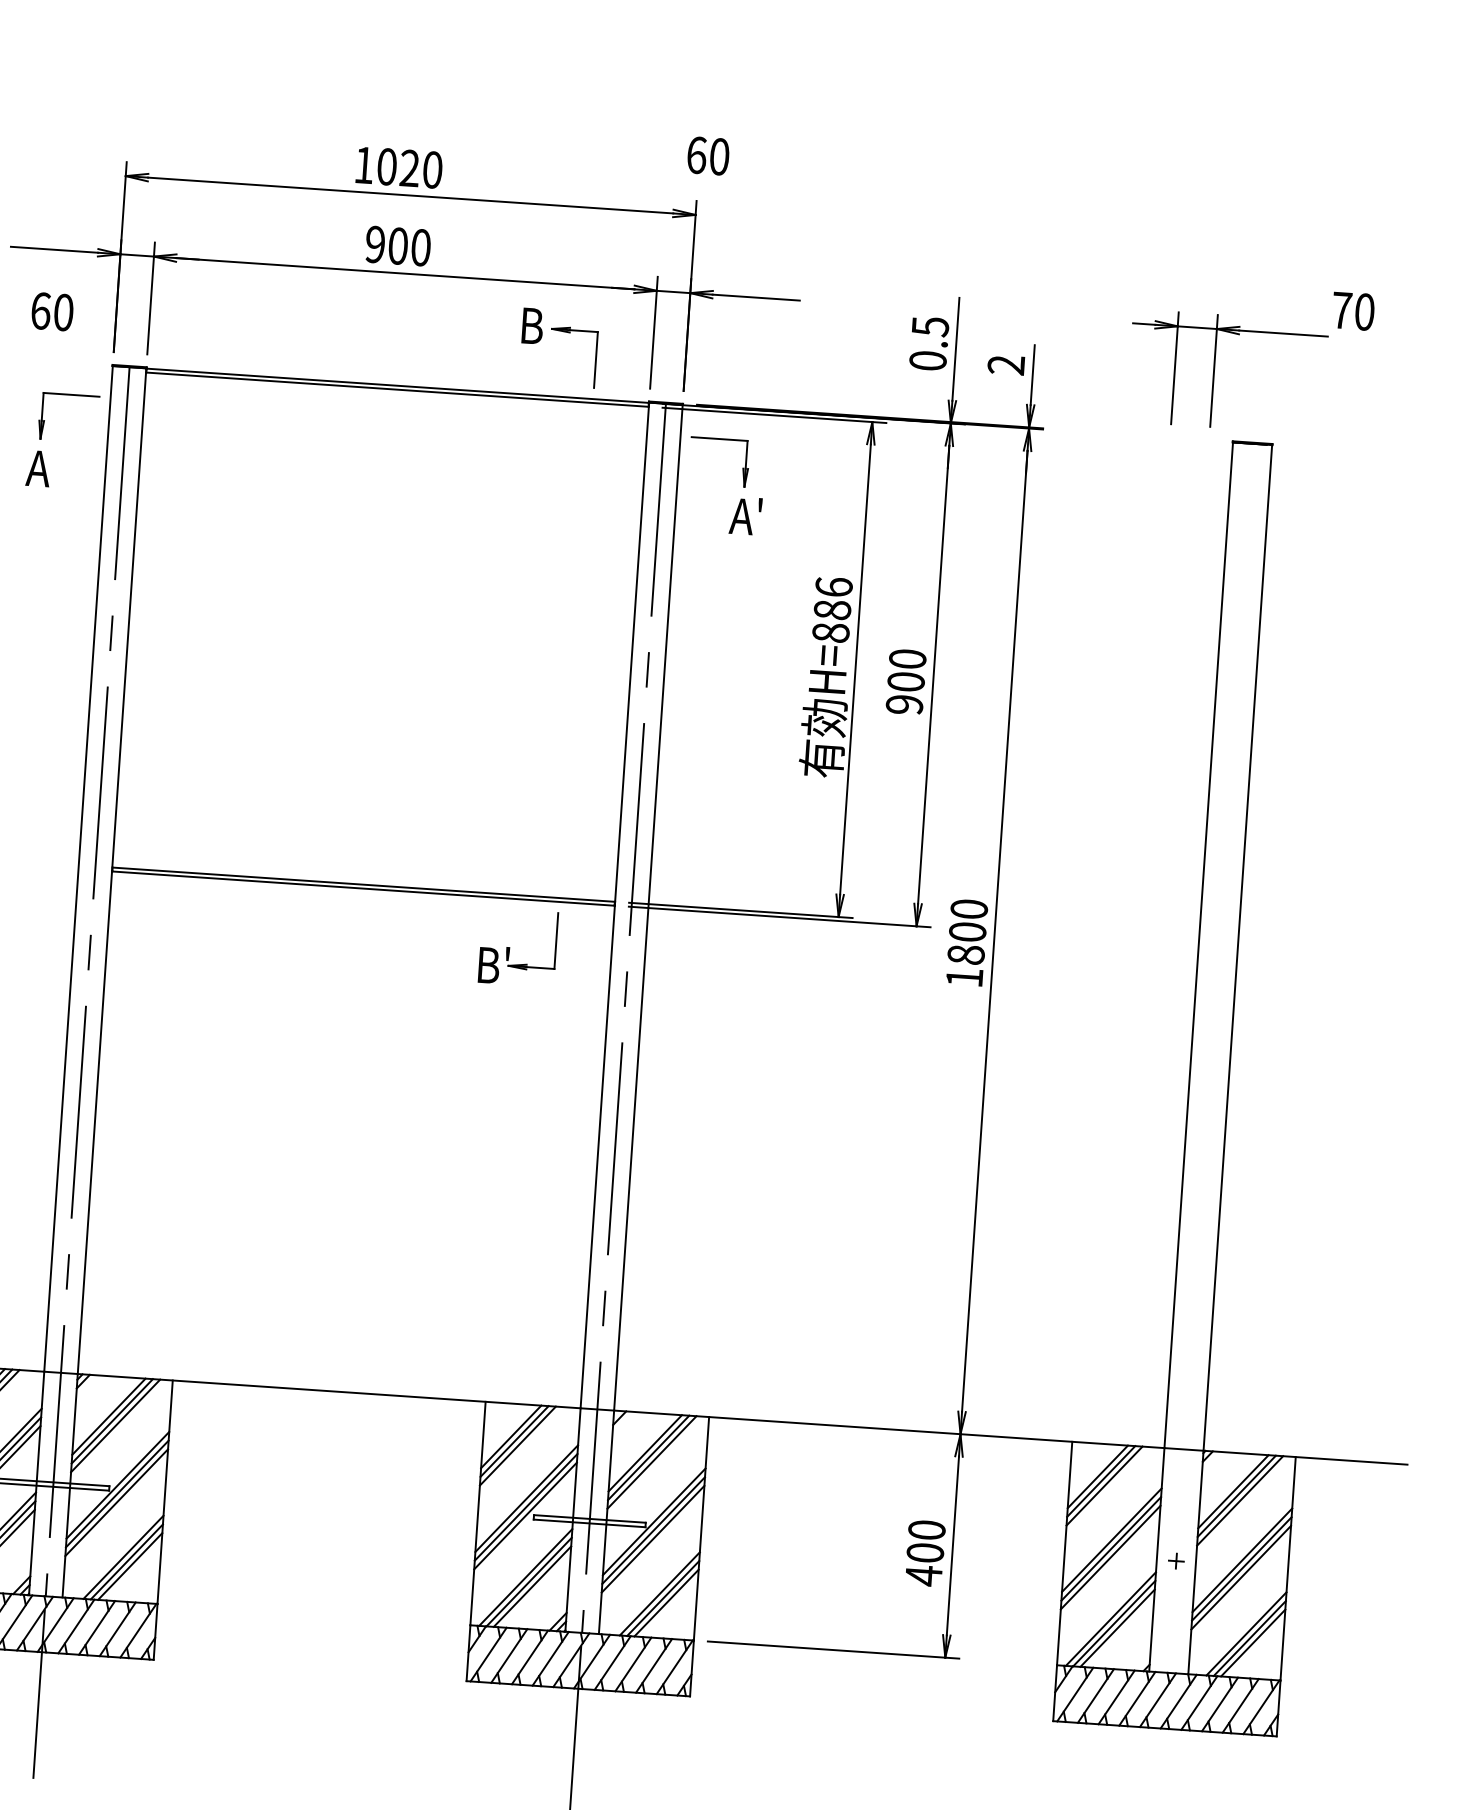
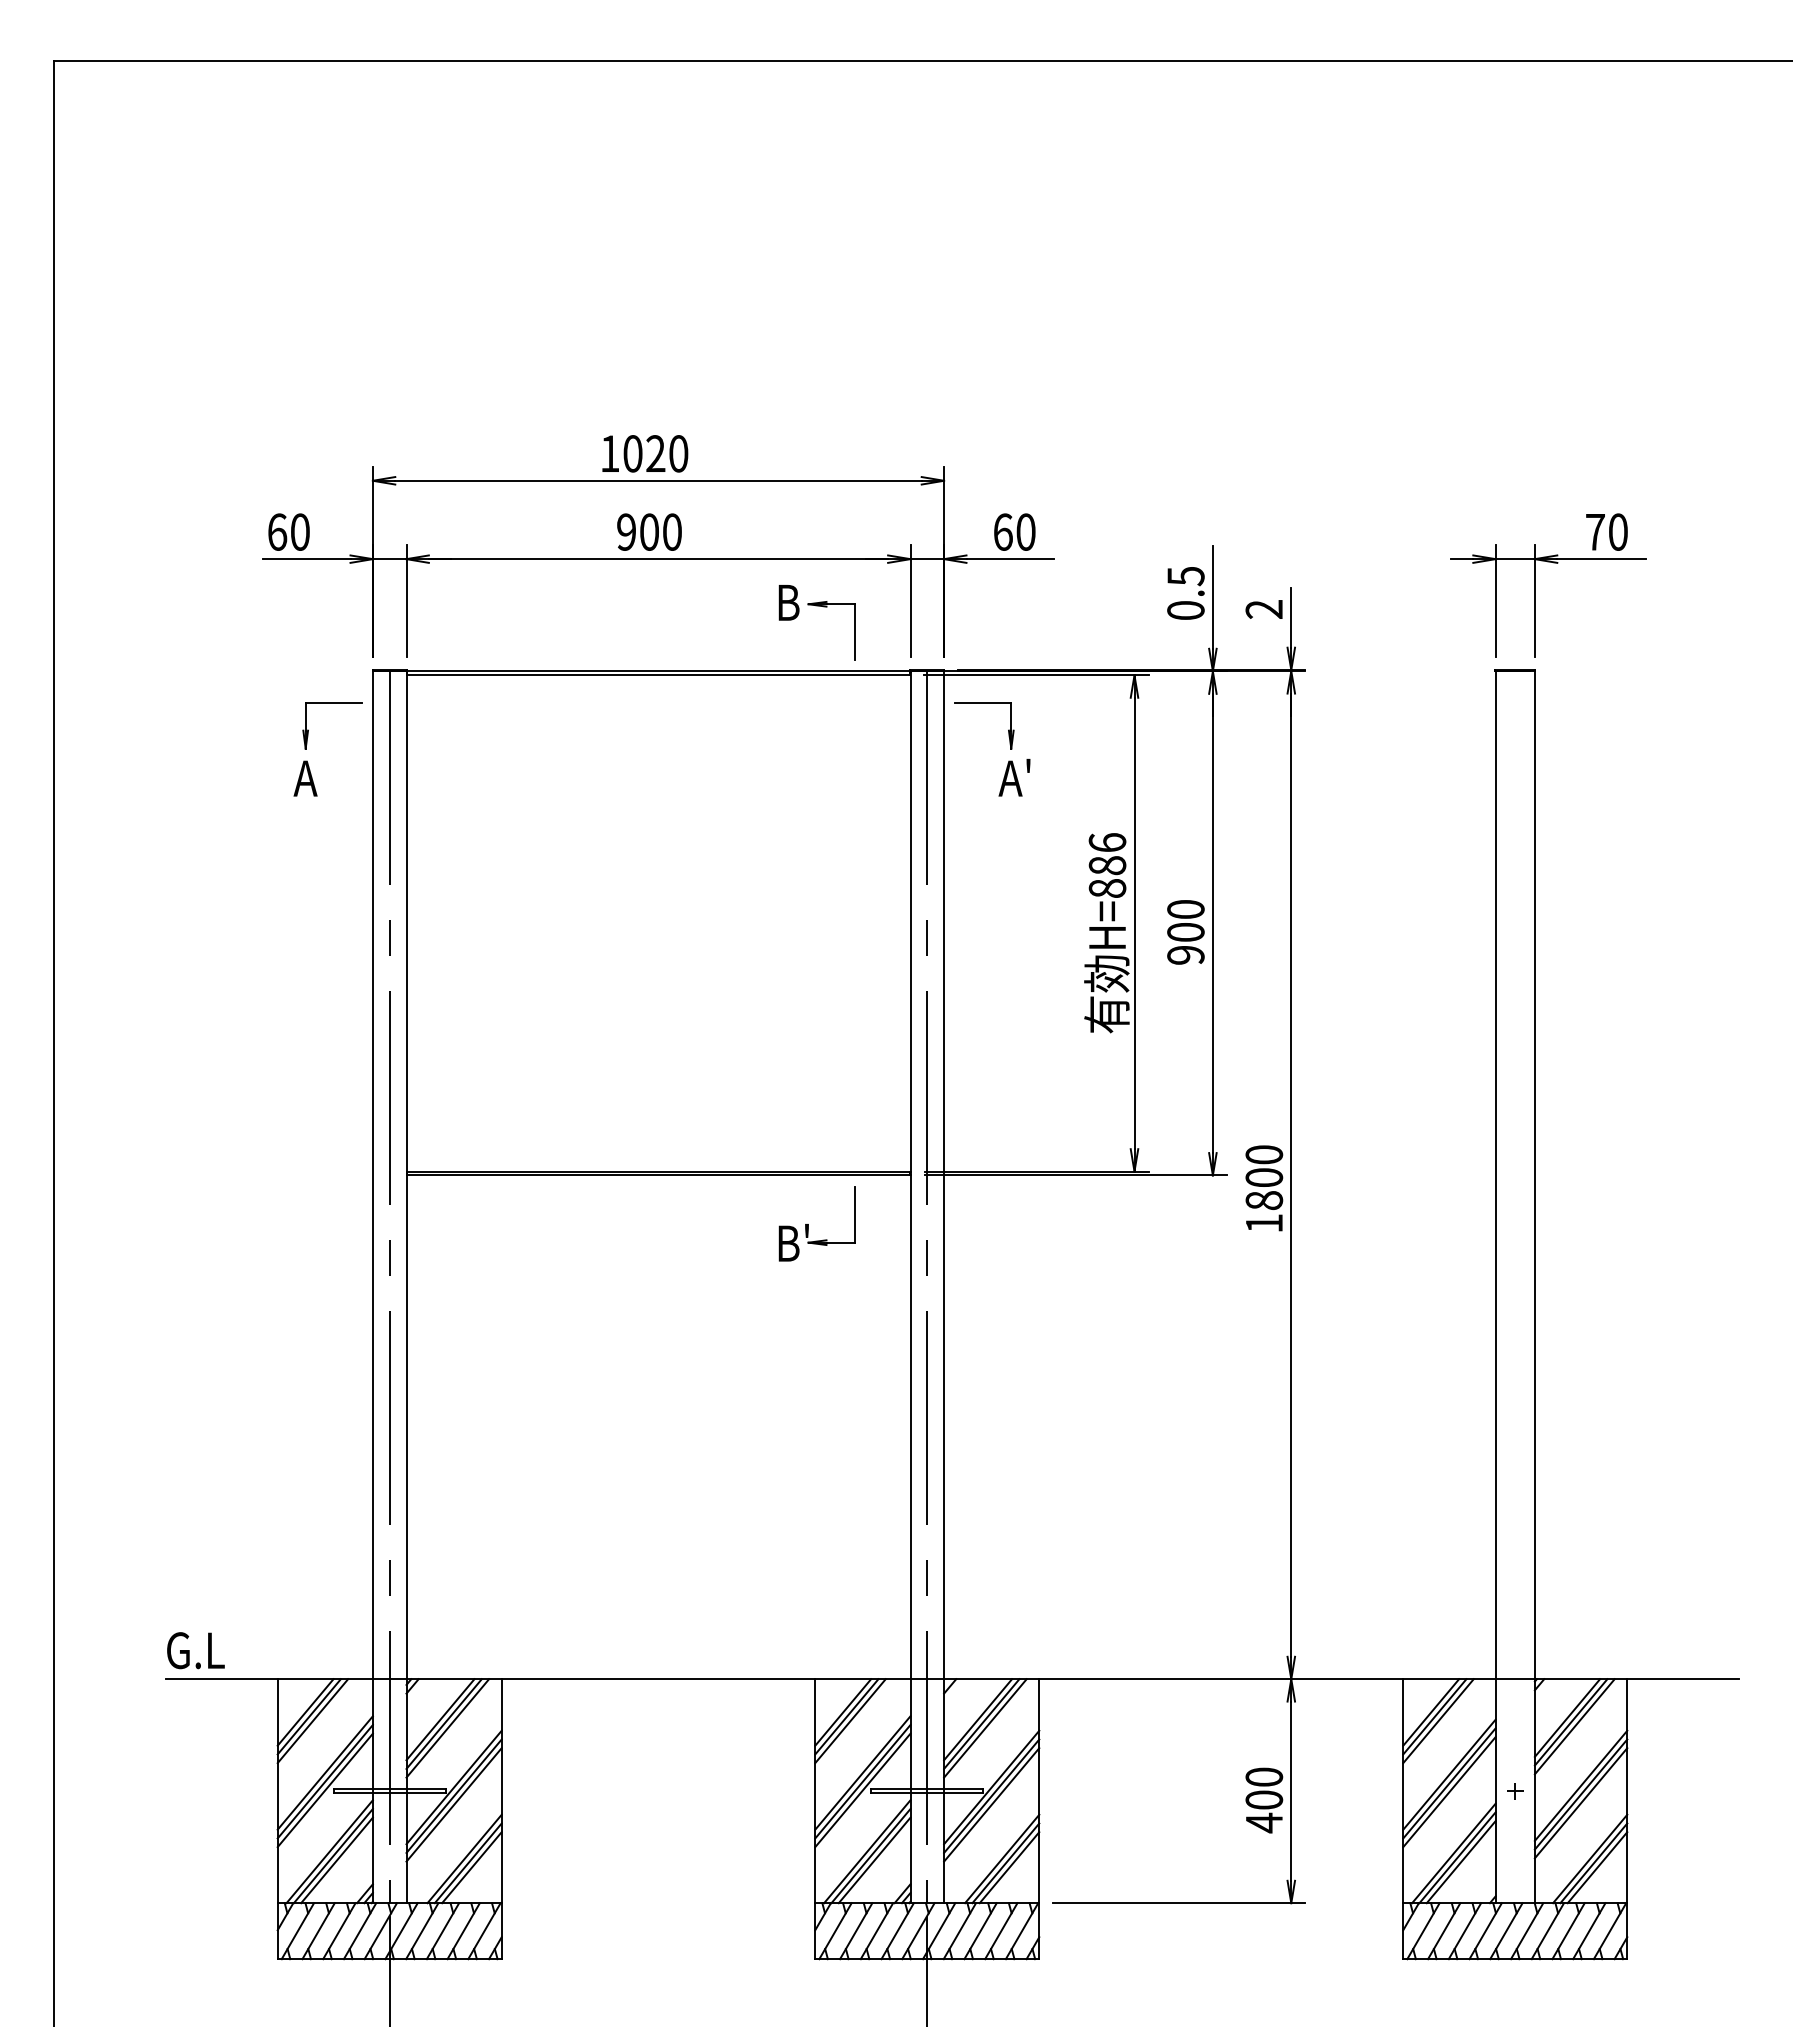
text: (708, 155) -> (1014, 531), moved
text: (52, 311) -> (288, 531), moved
part: (1214, 370) -> (1535, 600), moved

